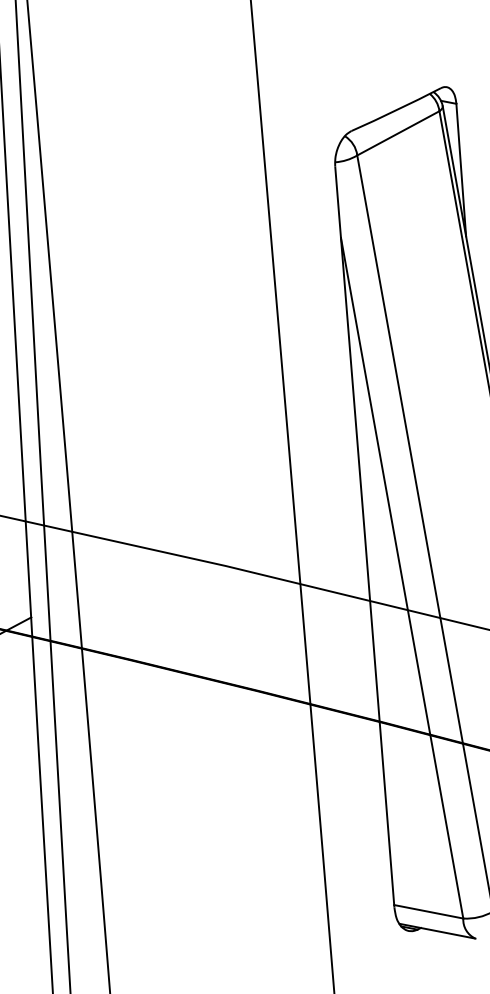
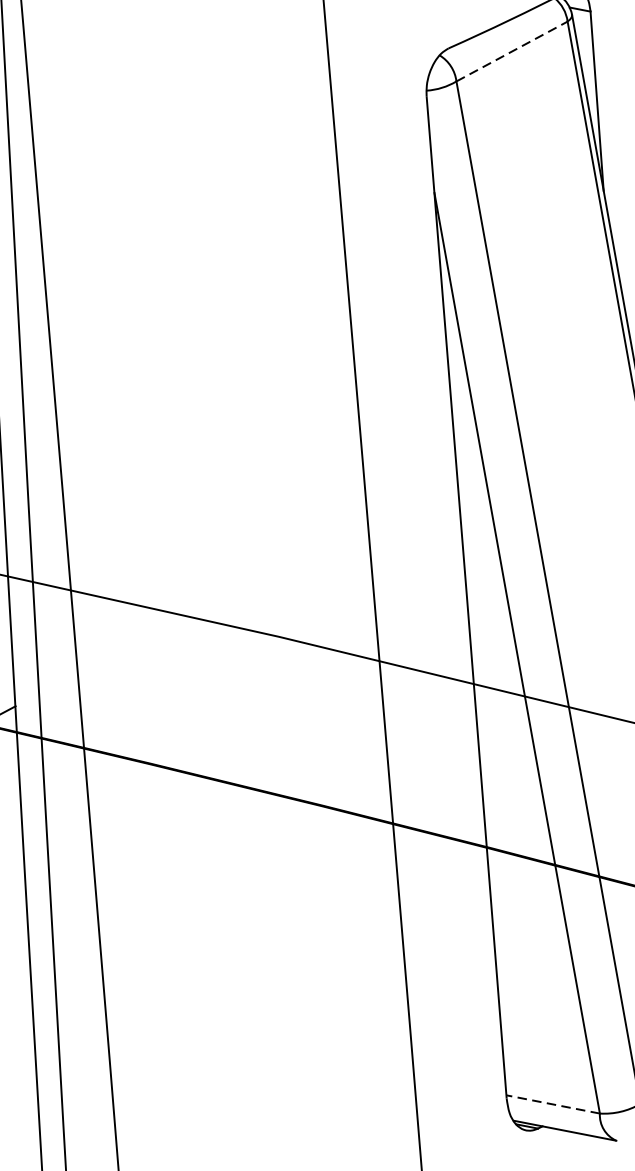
line: (398, 133) -> (512, 51), solid -> dashed
line: (428, 911) -> (552, 1104), solid -> dashed

